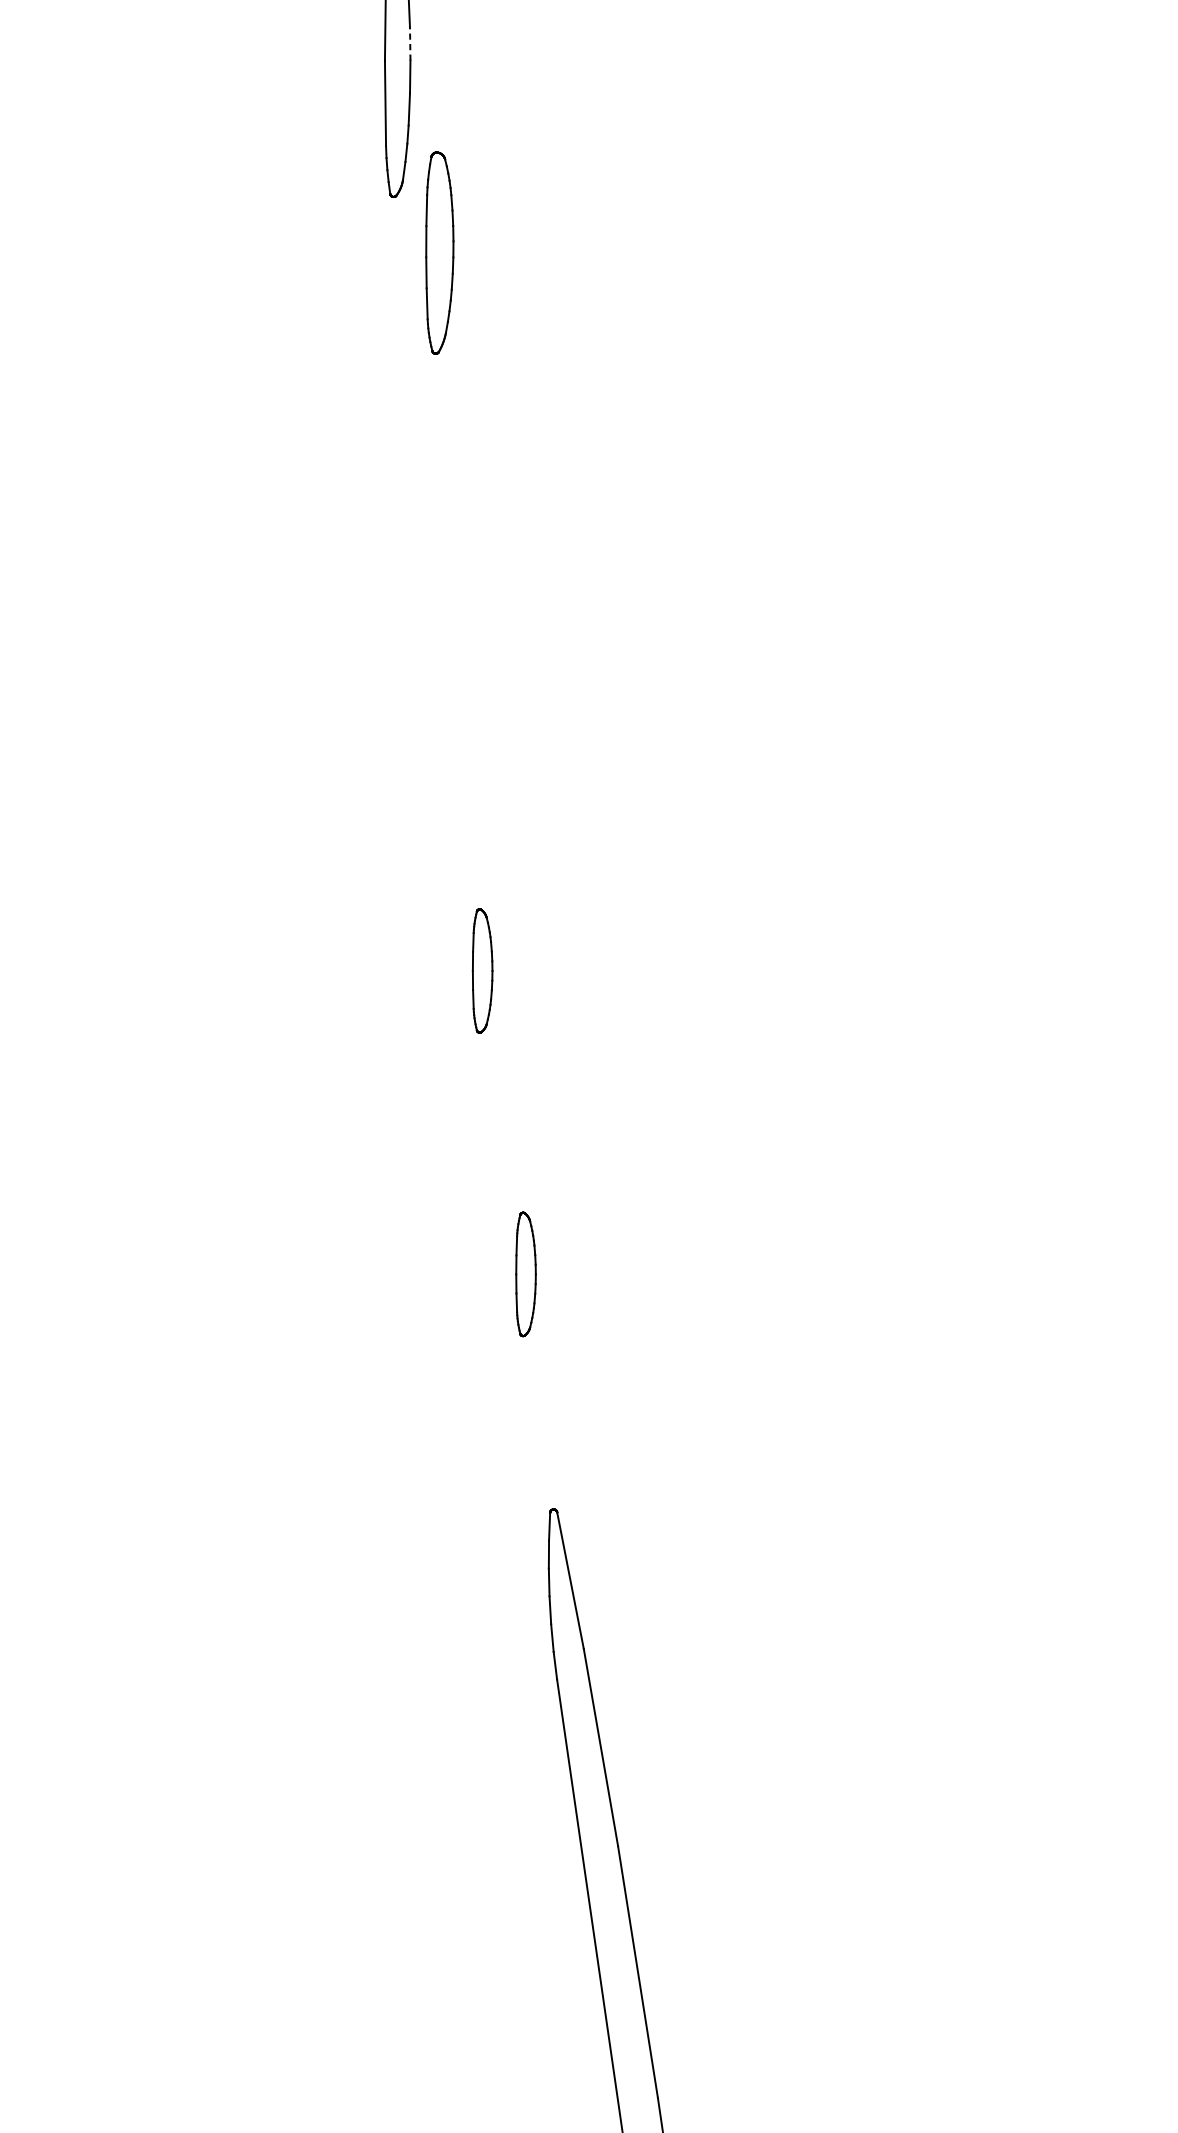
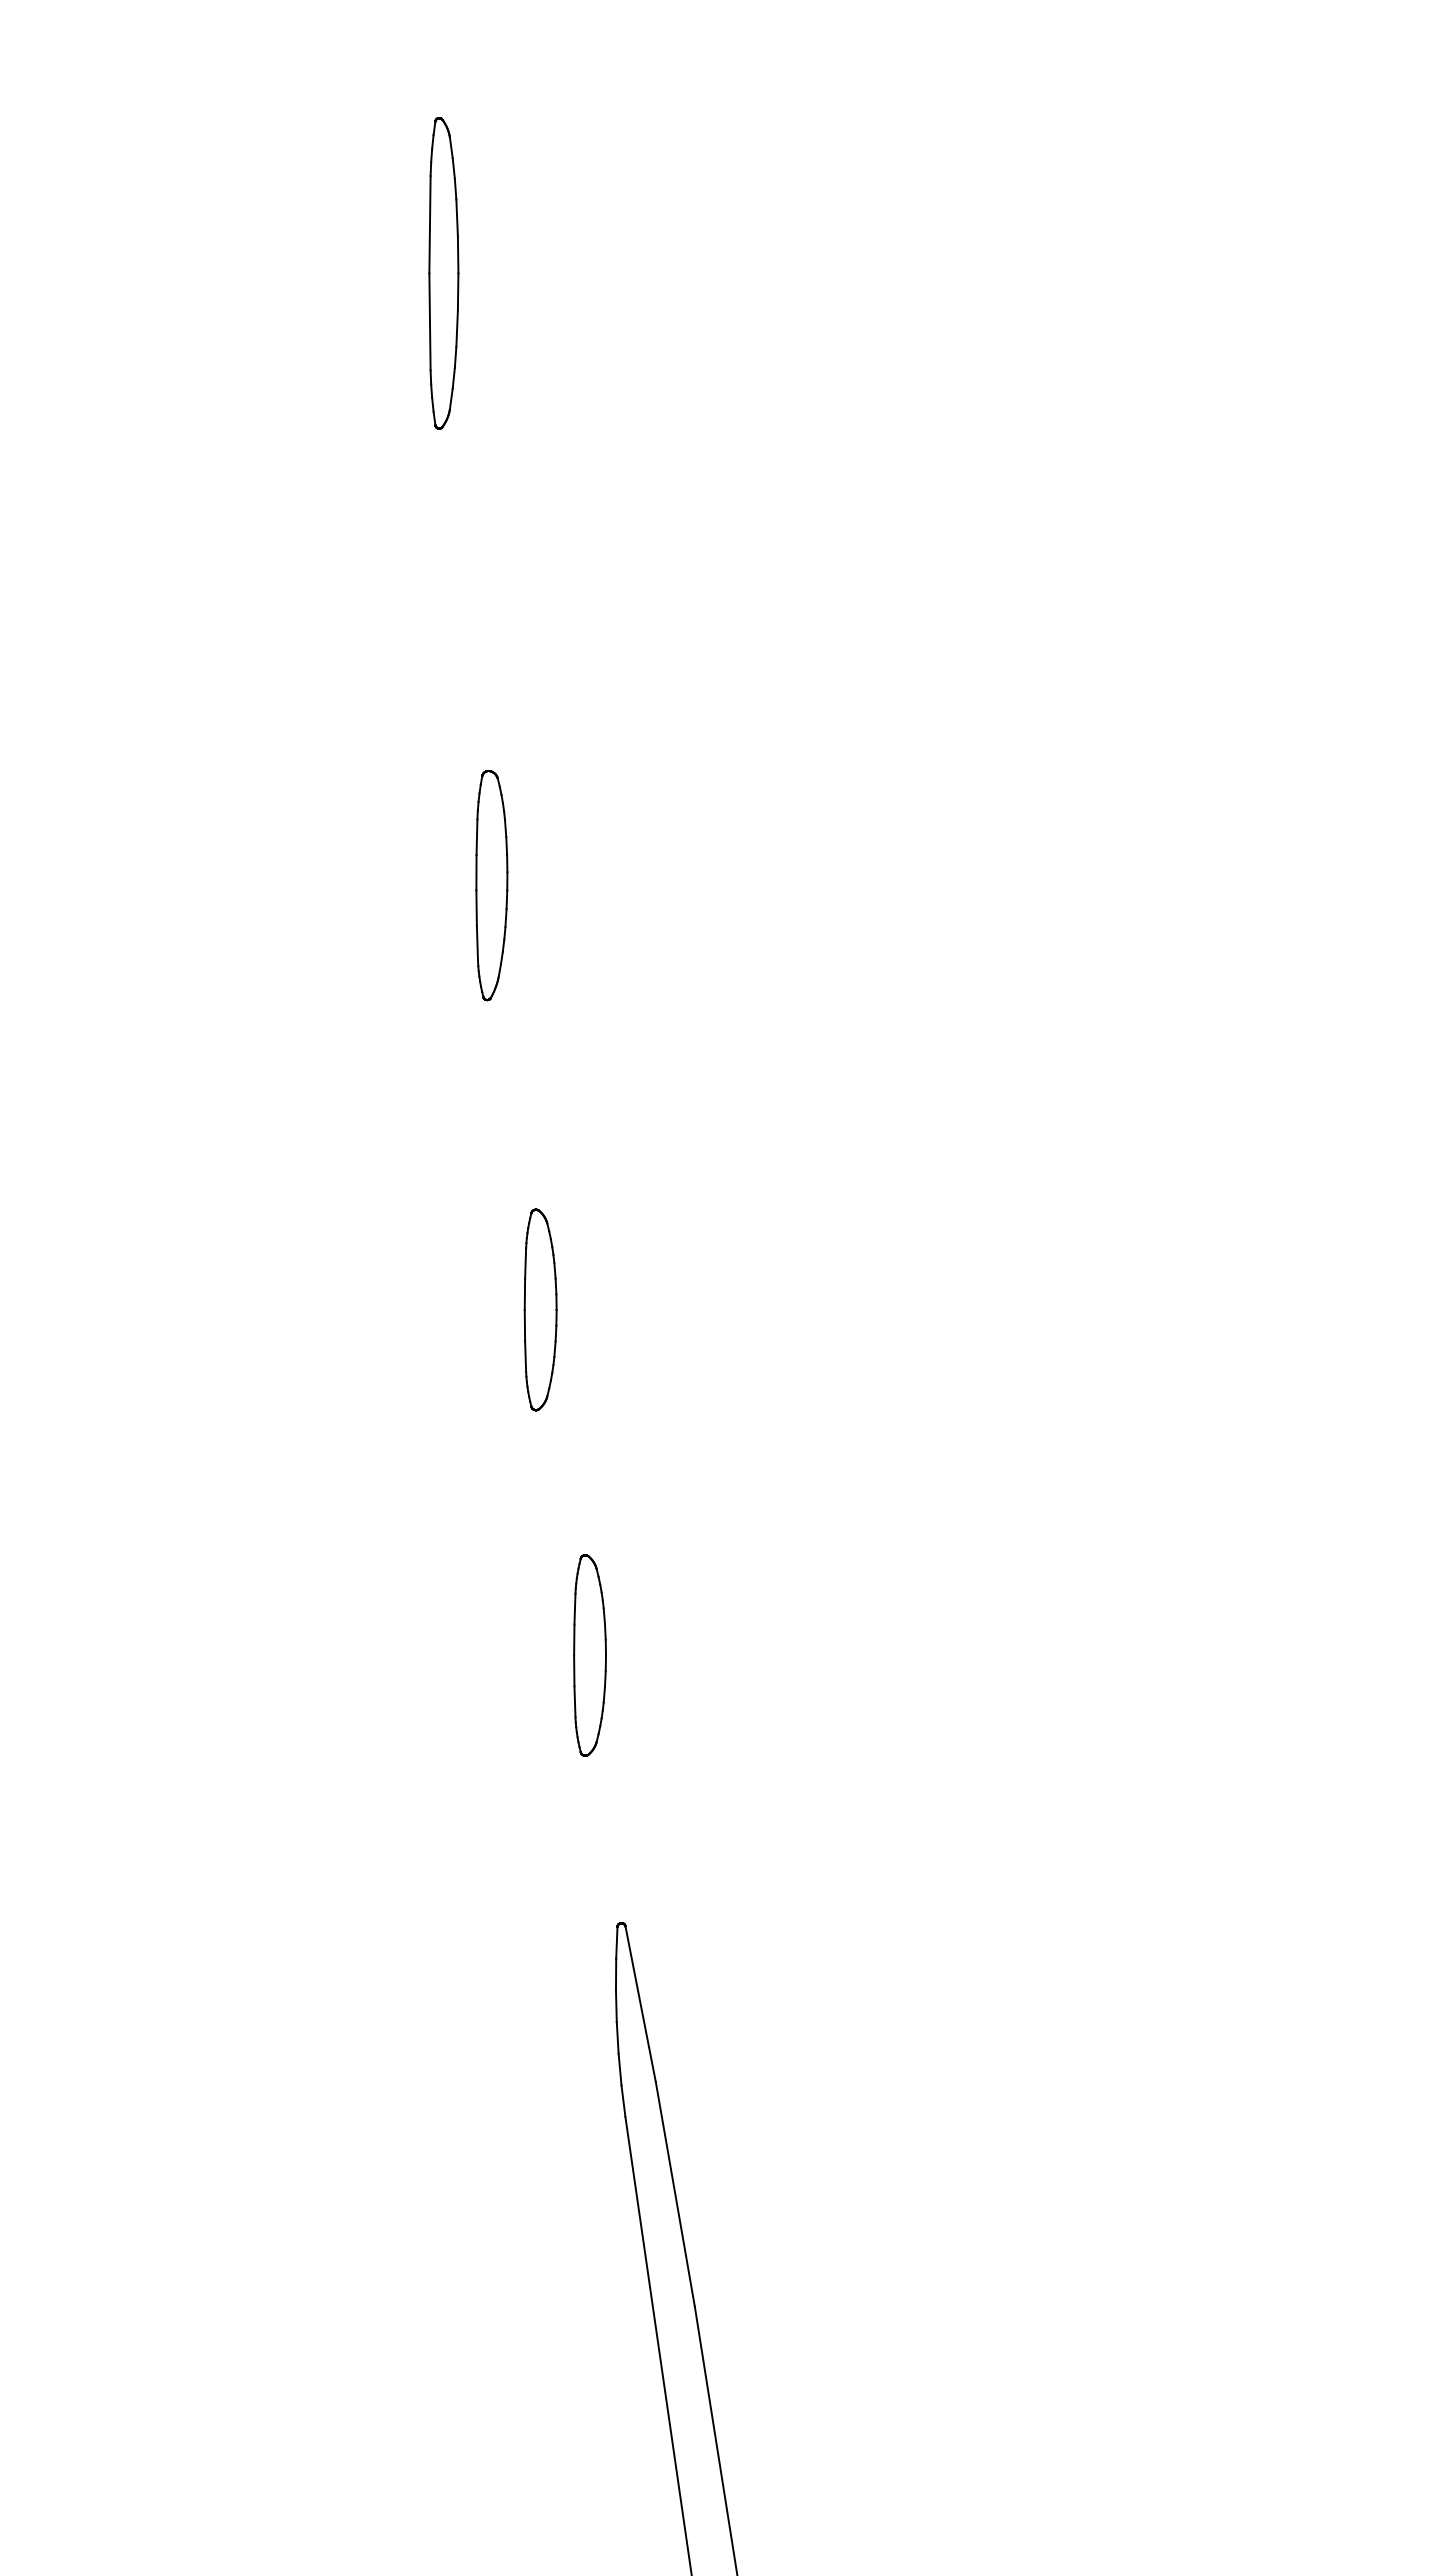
line: (410, 44) -> (458, 254), dashed -> solid
part: (439, 253) -> (491, 885), moved
part: (482, 970) -> (540, 1309), size x1.43
part: (525, 1274) -> (589, 1655), size x1.43

